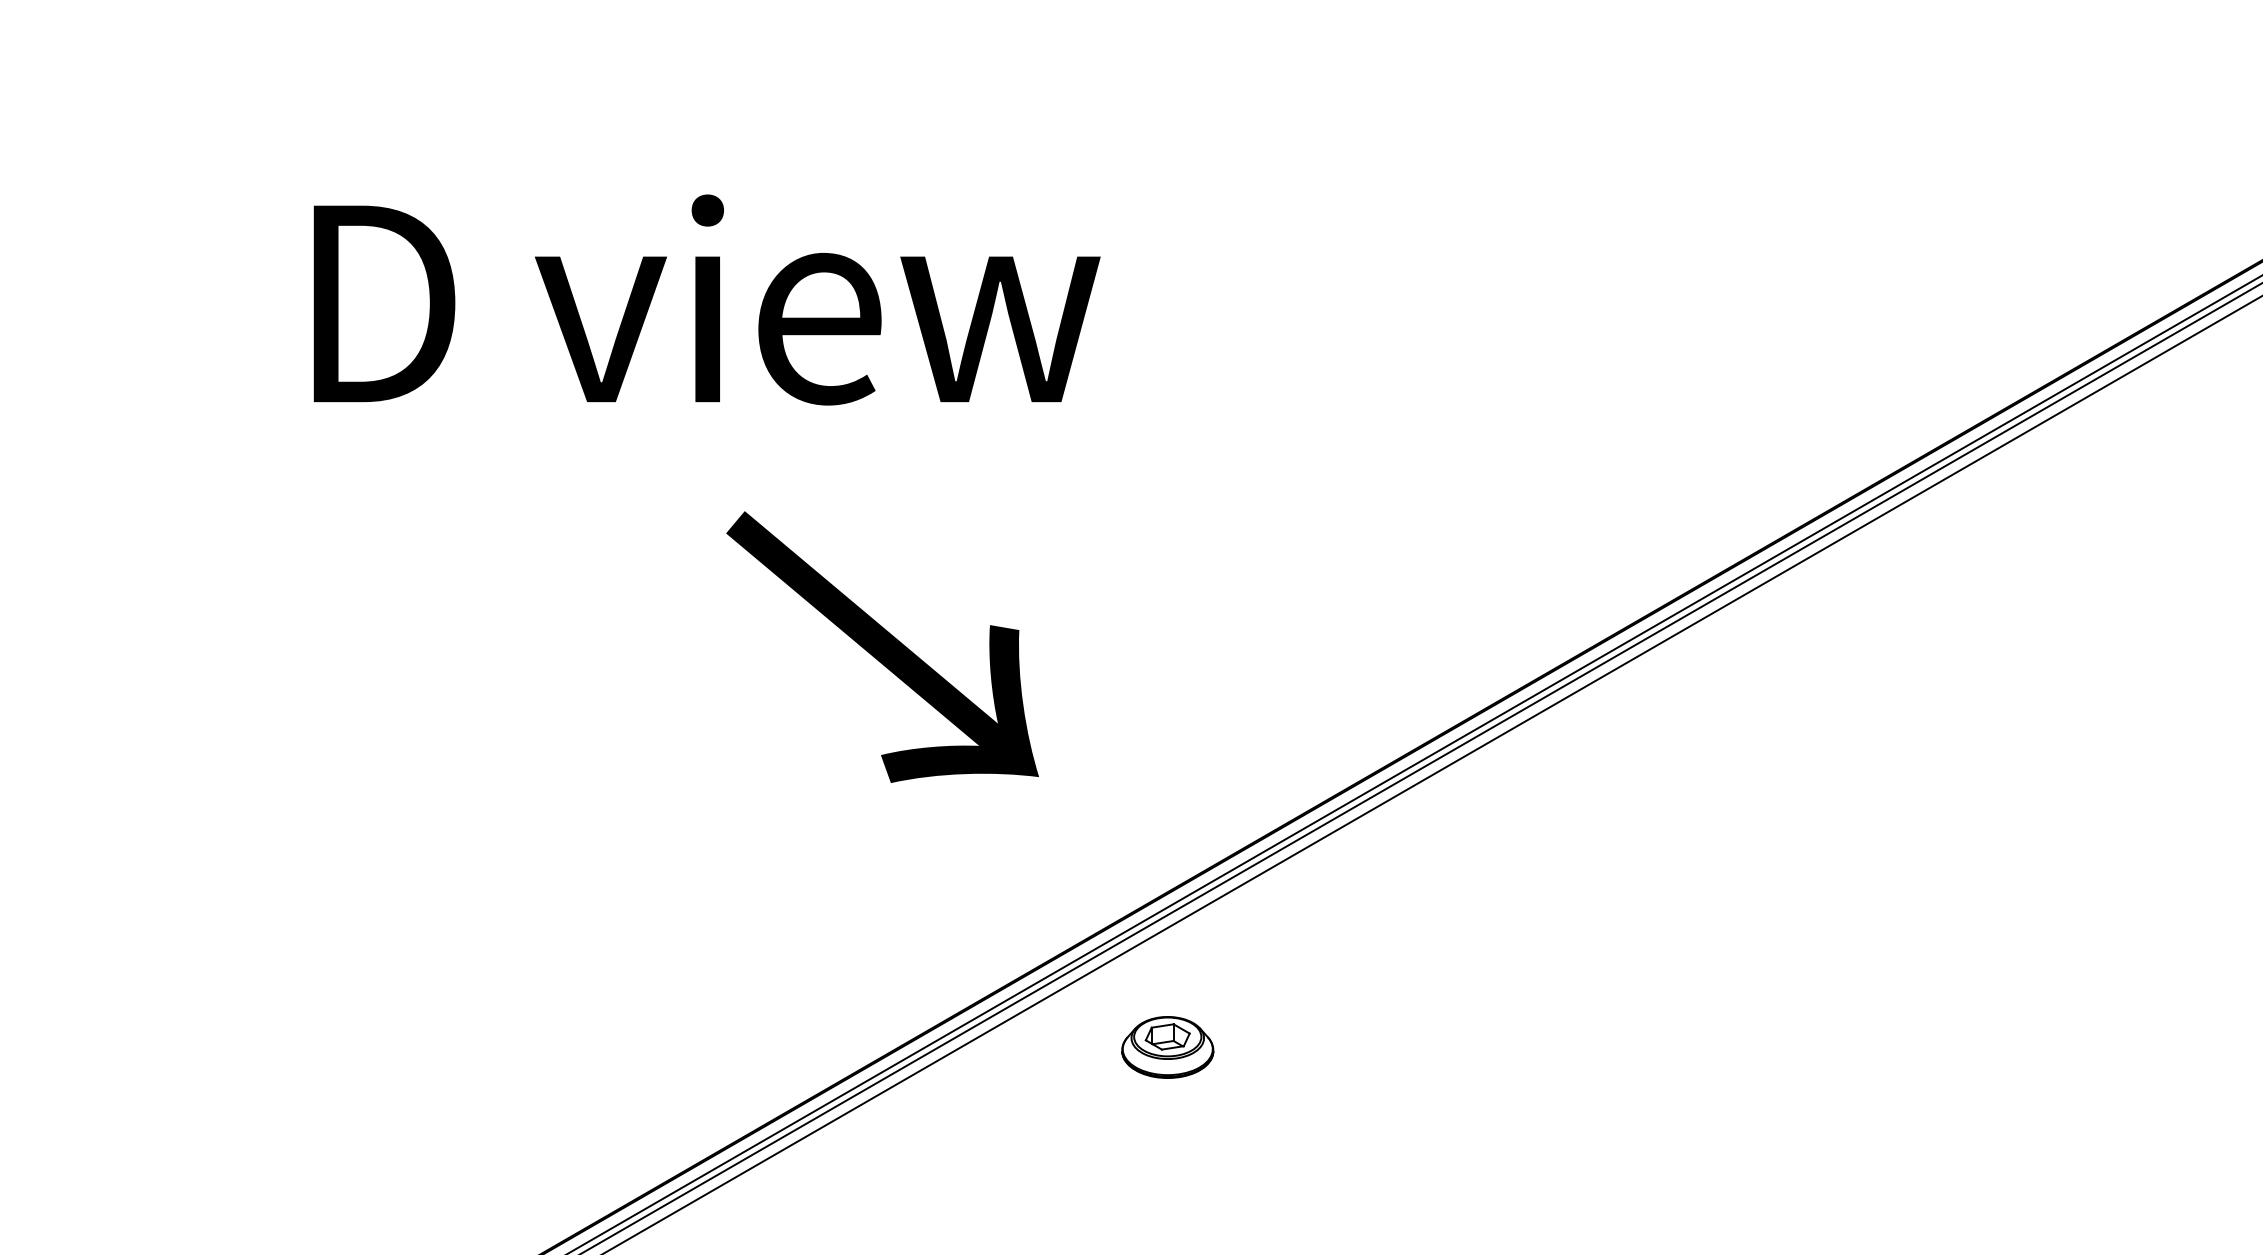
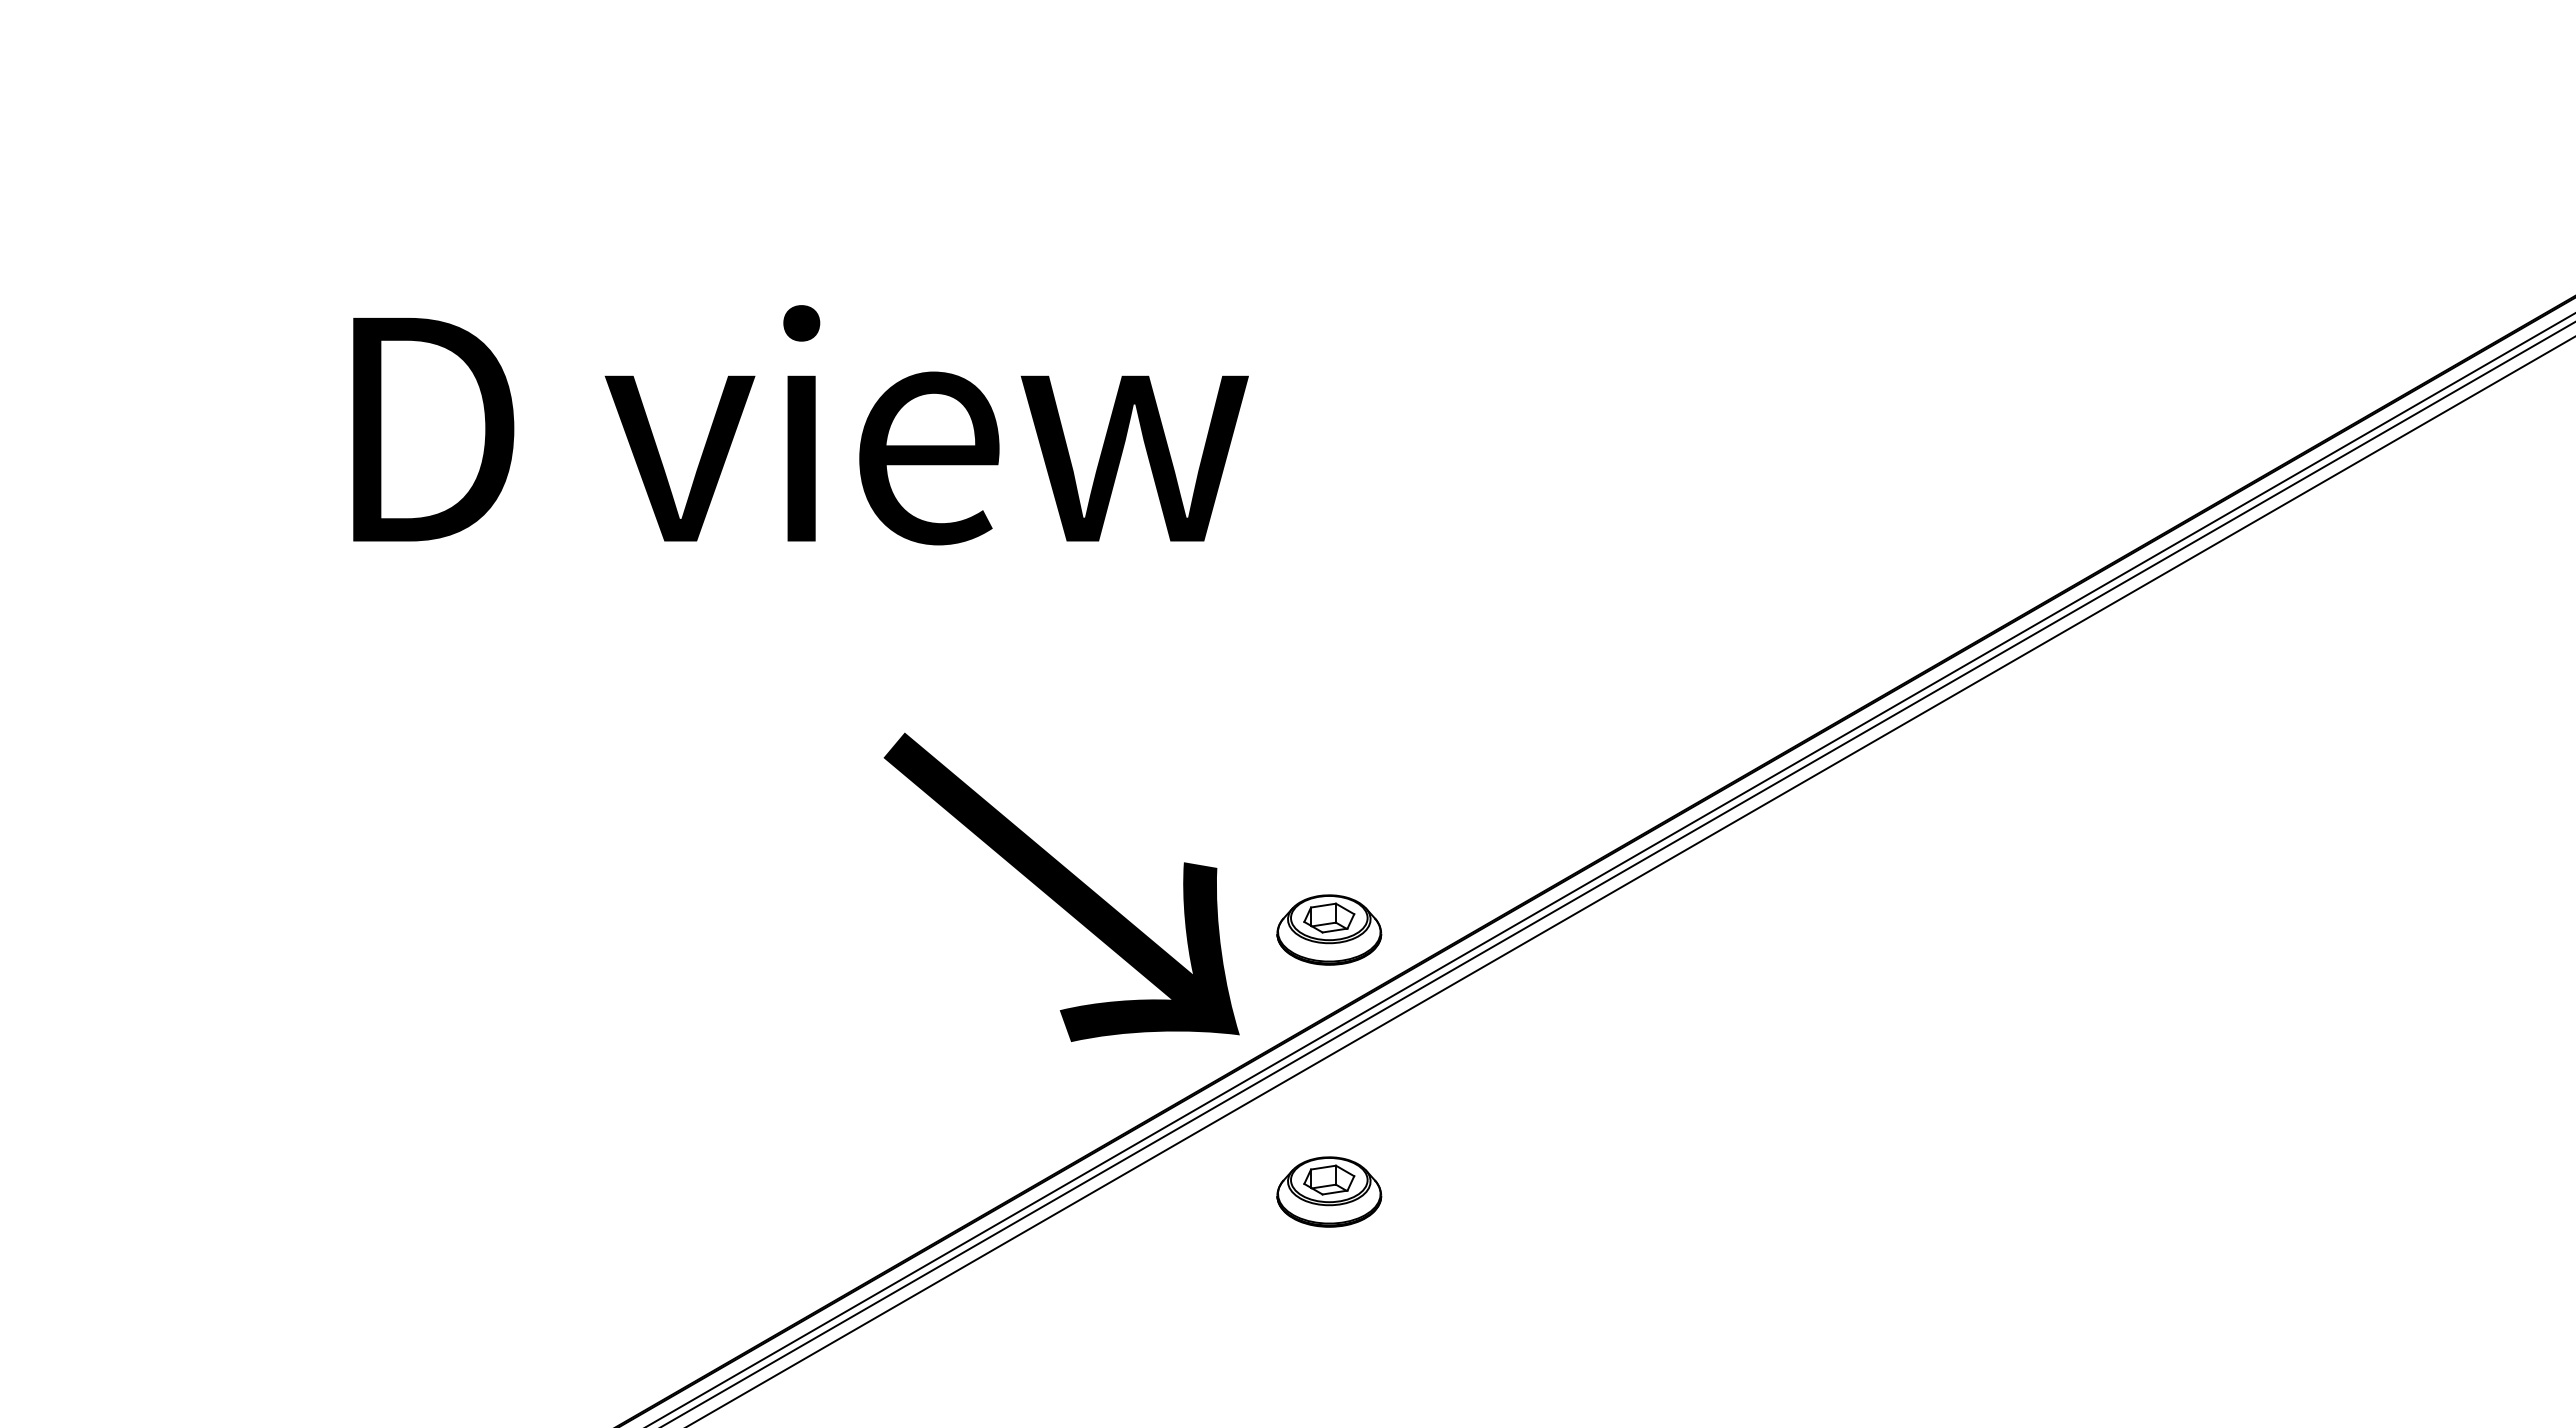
text: (706, 300) -> (800, 425), moved
text: (882, 646) -> (1061, 886), moved
part: (1167, 816) -> (1329, 929), added

